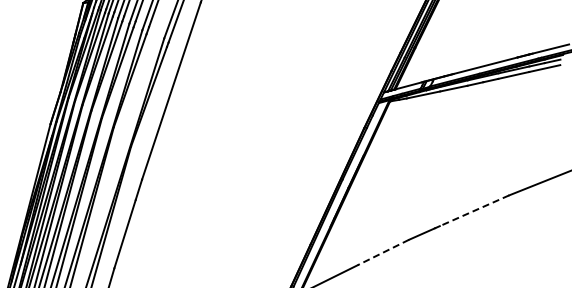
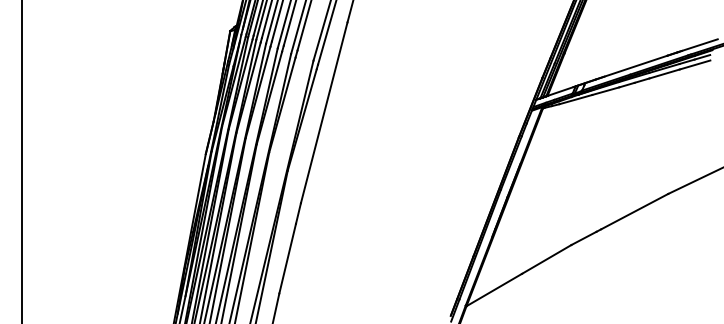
line: (474, 210) -> (634, 211), dashed -> solid
line: (383, 252) -> (546, 259), dashed -> solid

